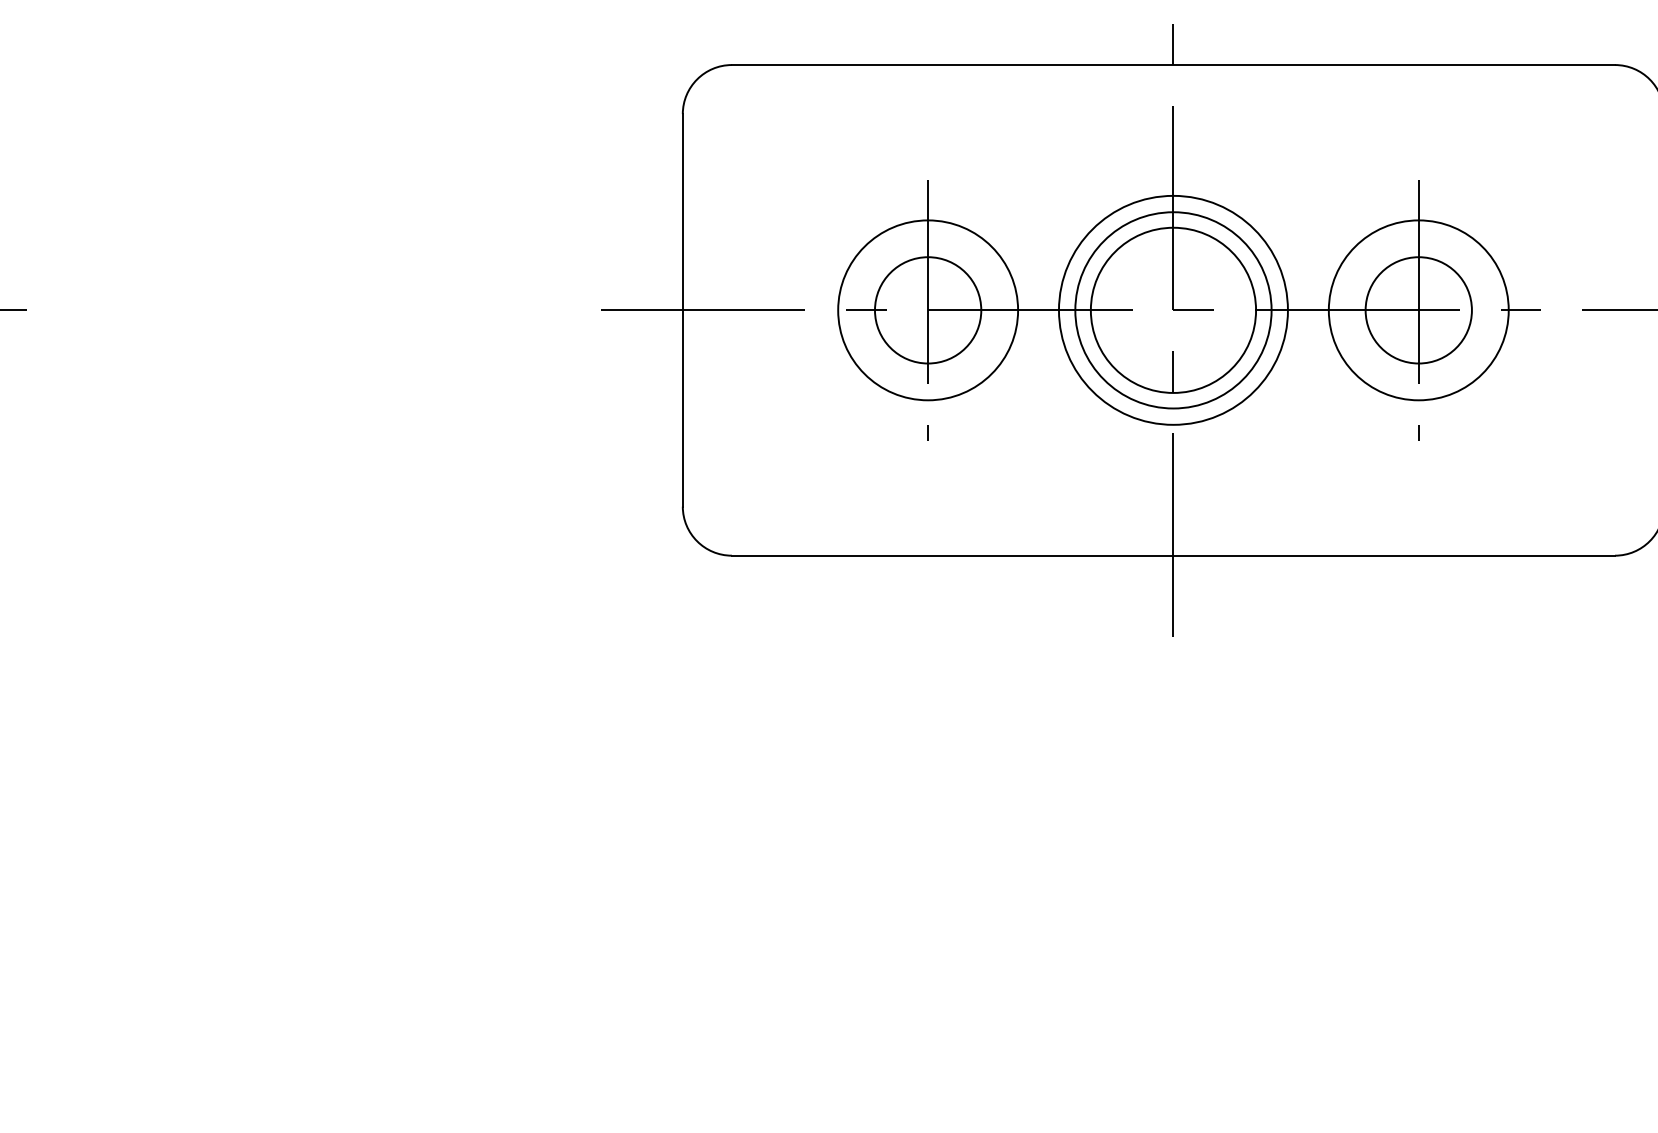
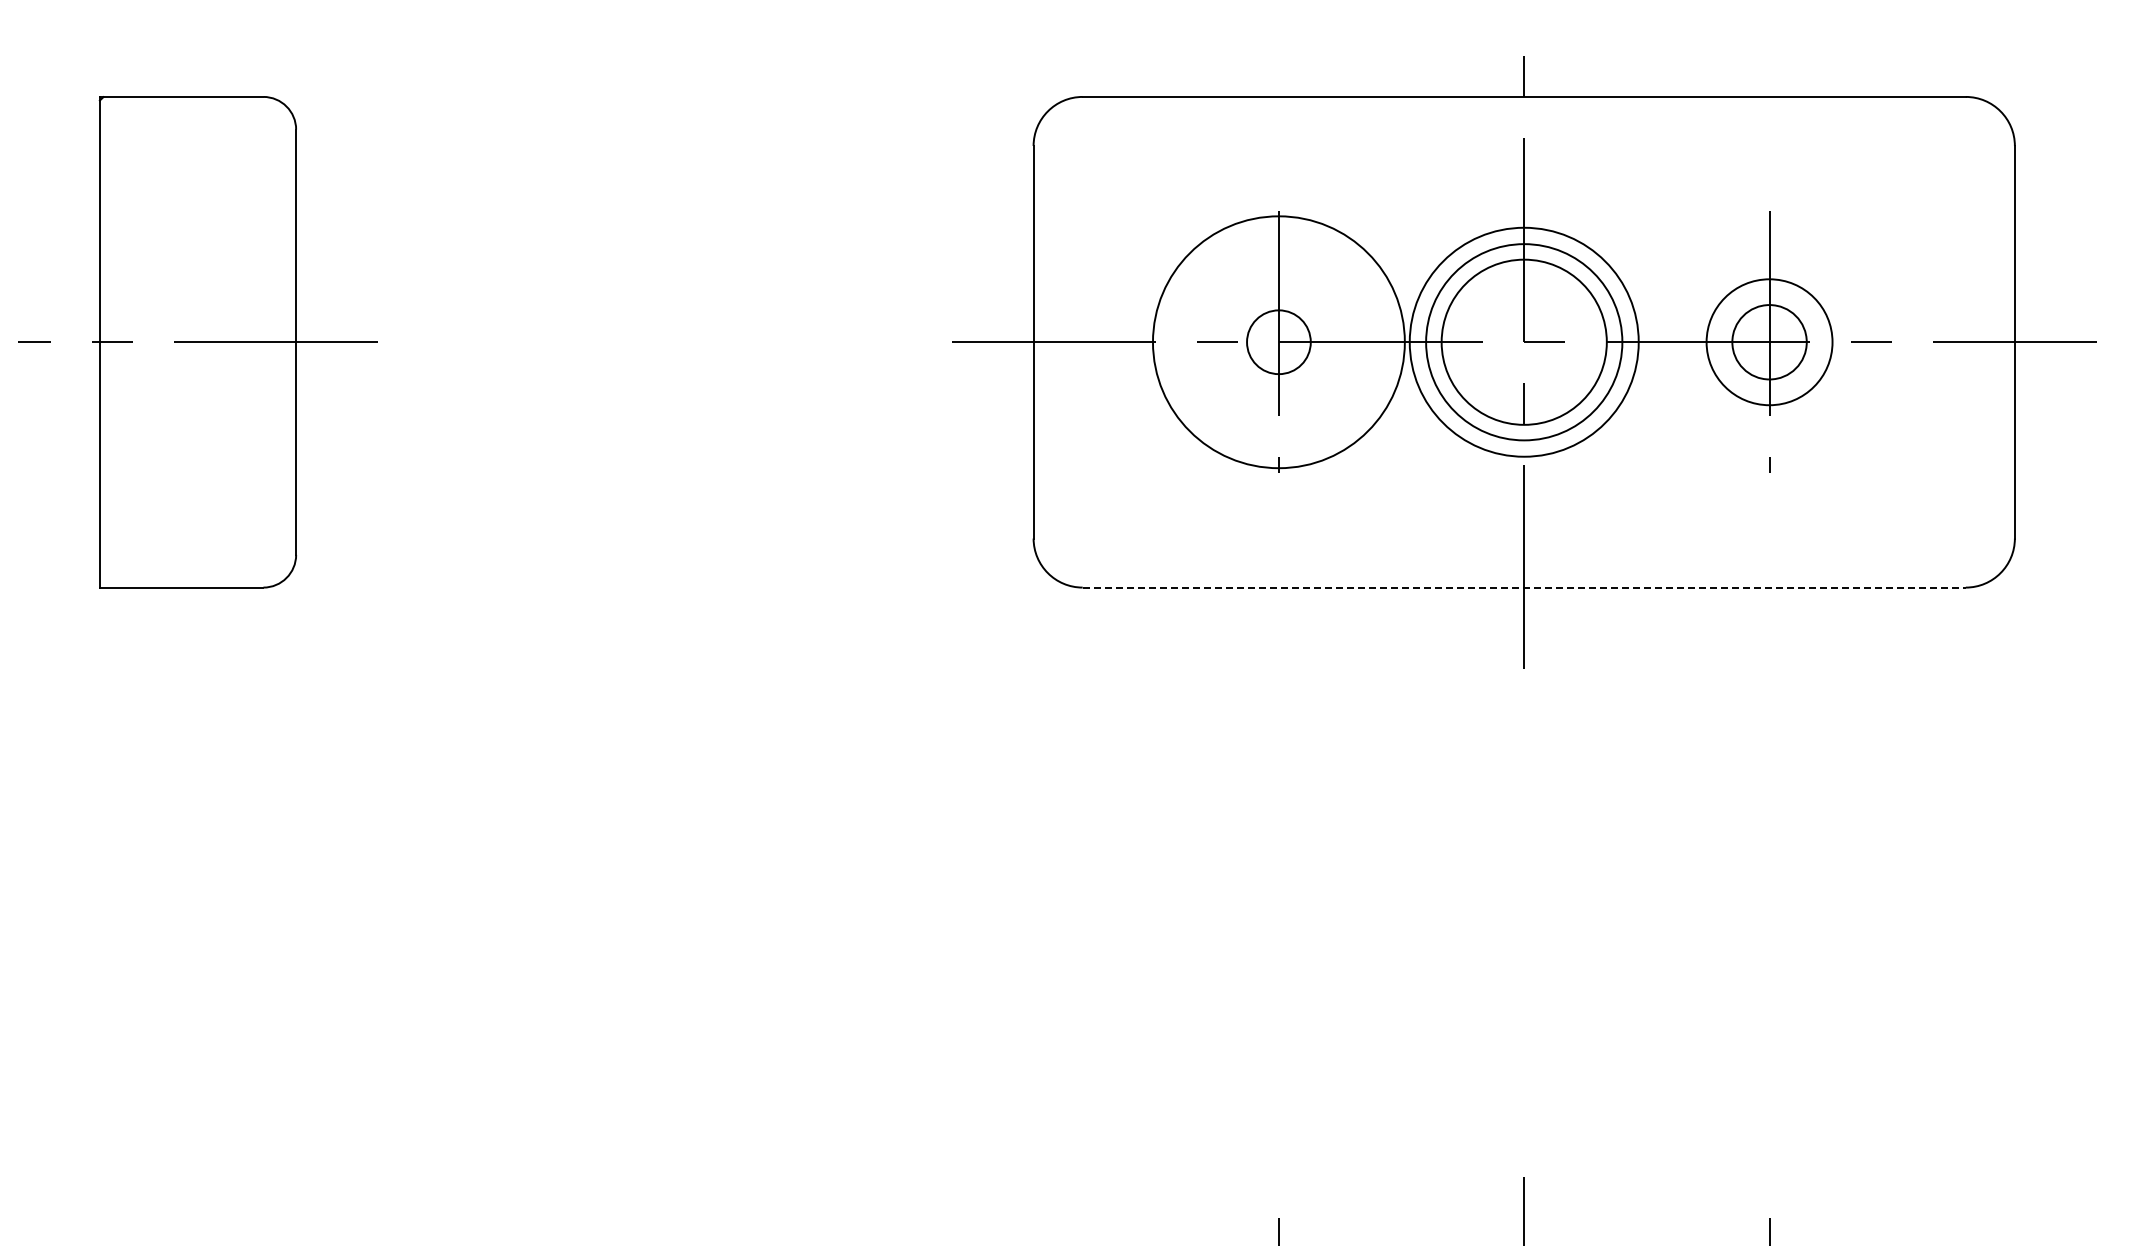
circle: (927, 310) -> (1278, 342), size x0.6
circle: (927, 310) -> (1278, 342), size x1.4
circle: (1418, 310) -> (1769, 342), size x0.7
circle: (1418, 310) -> (1769, 342), size x0.7
line: (1173, 555) -> (1524, 587), solid -> dashed

